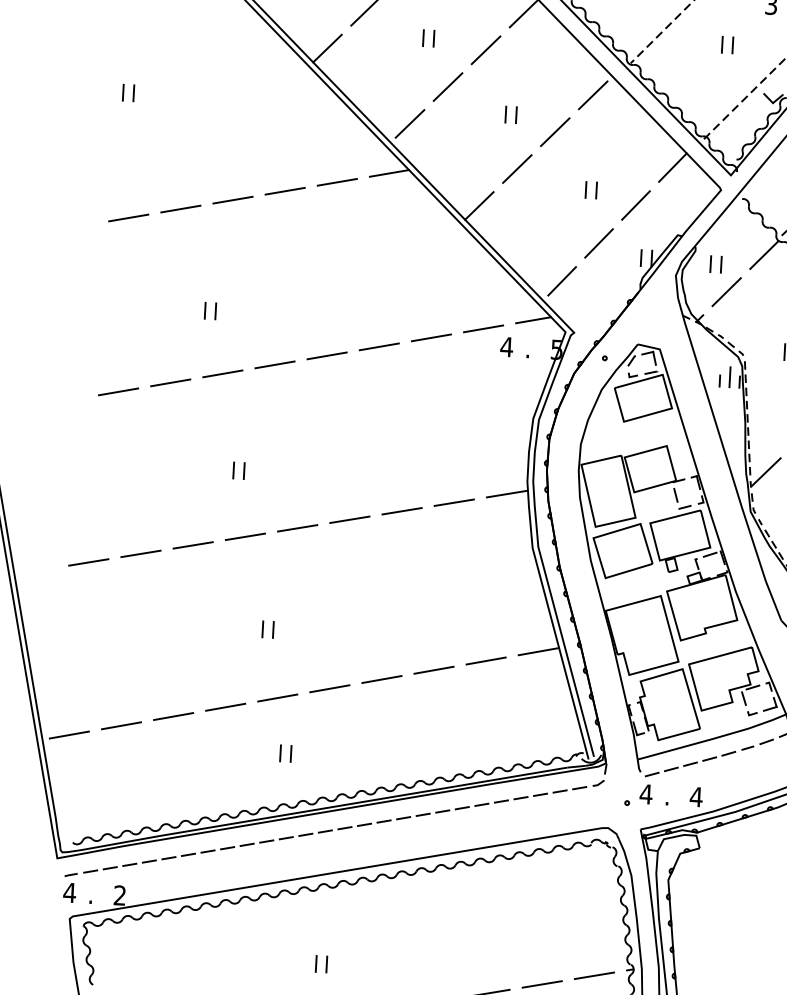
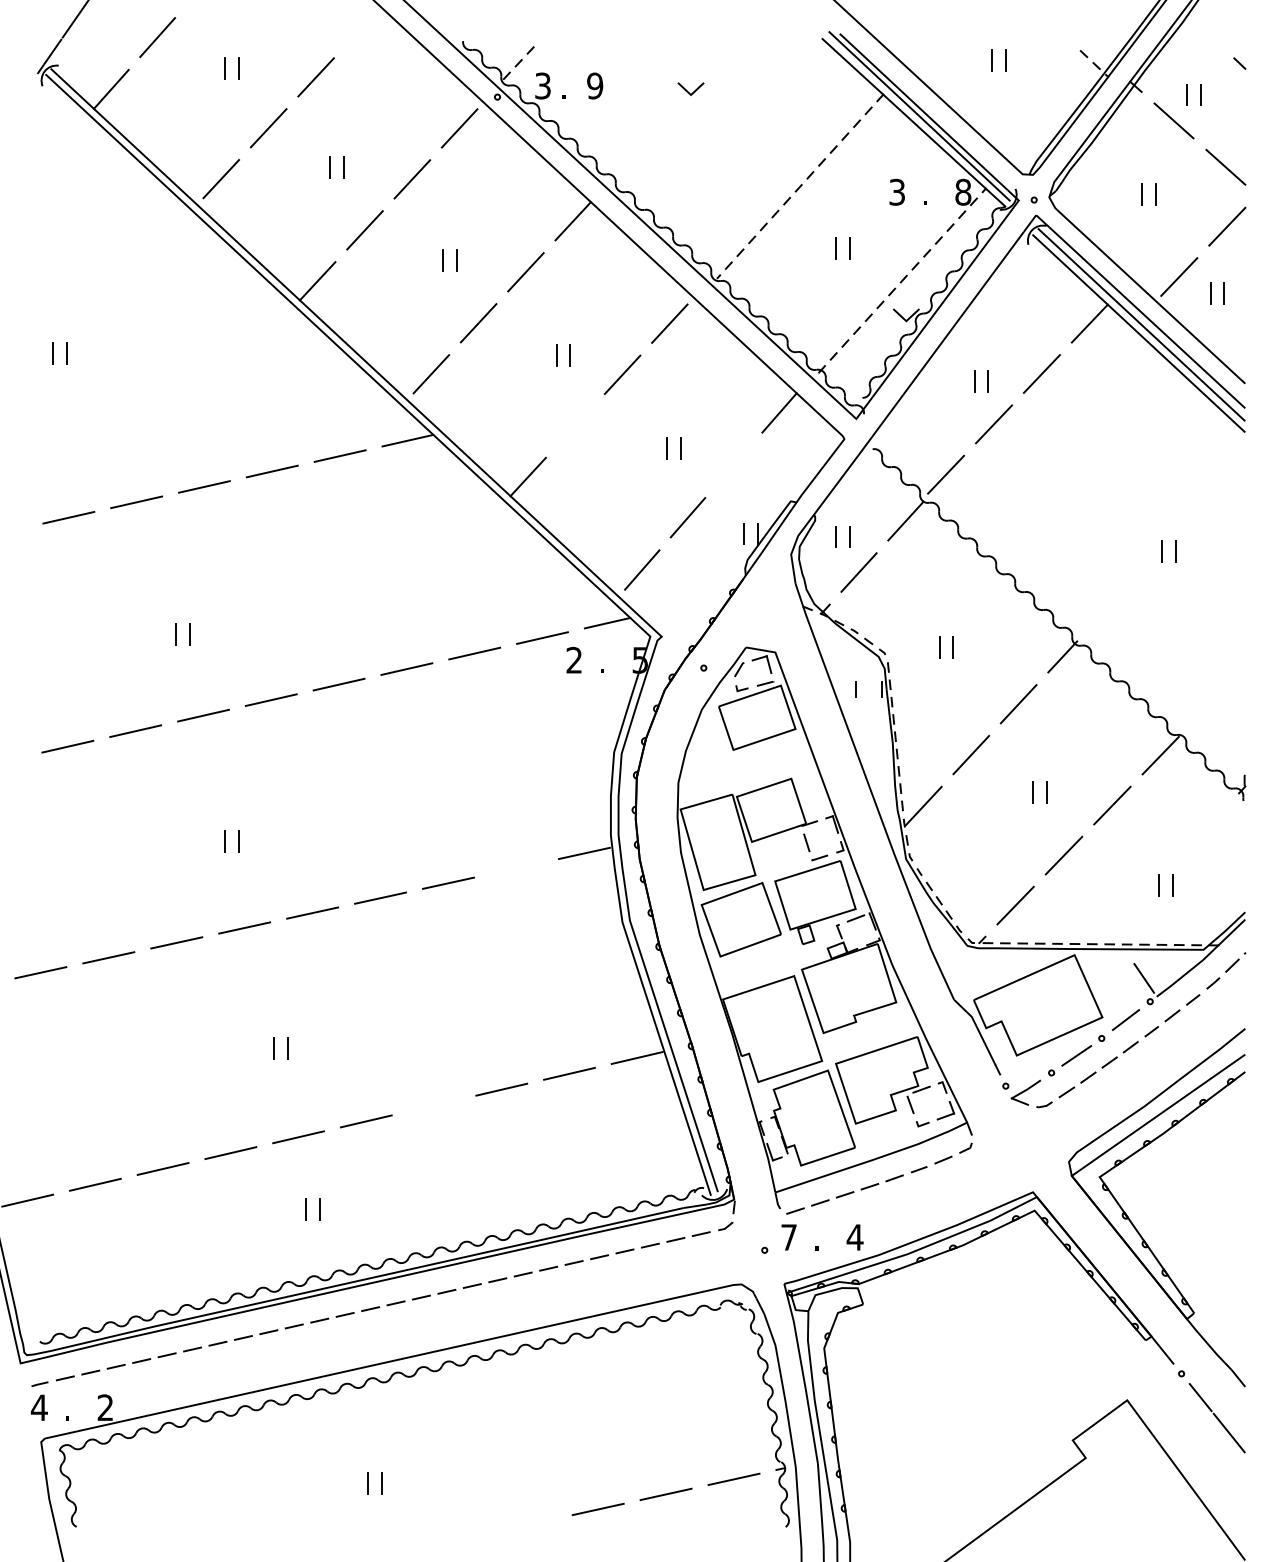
line: (517, 168) -> (575, 425), removed
line: (635, 204) -> (733, 464), removed
text: (506, 346) -> (573, 659), 4 -> 2
line: (730, 377) -> (869, 684), removed
line: (453, 502) -> (515, 867), removed
line: (381, 679) -> (433, 1105), removed
text: (645, 794) -> (788, 1237), 4 -> 7

